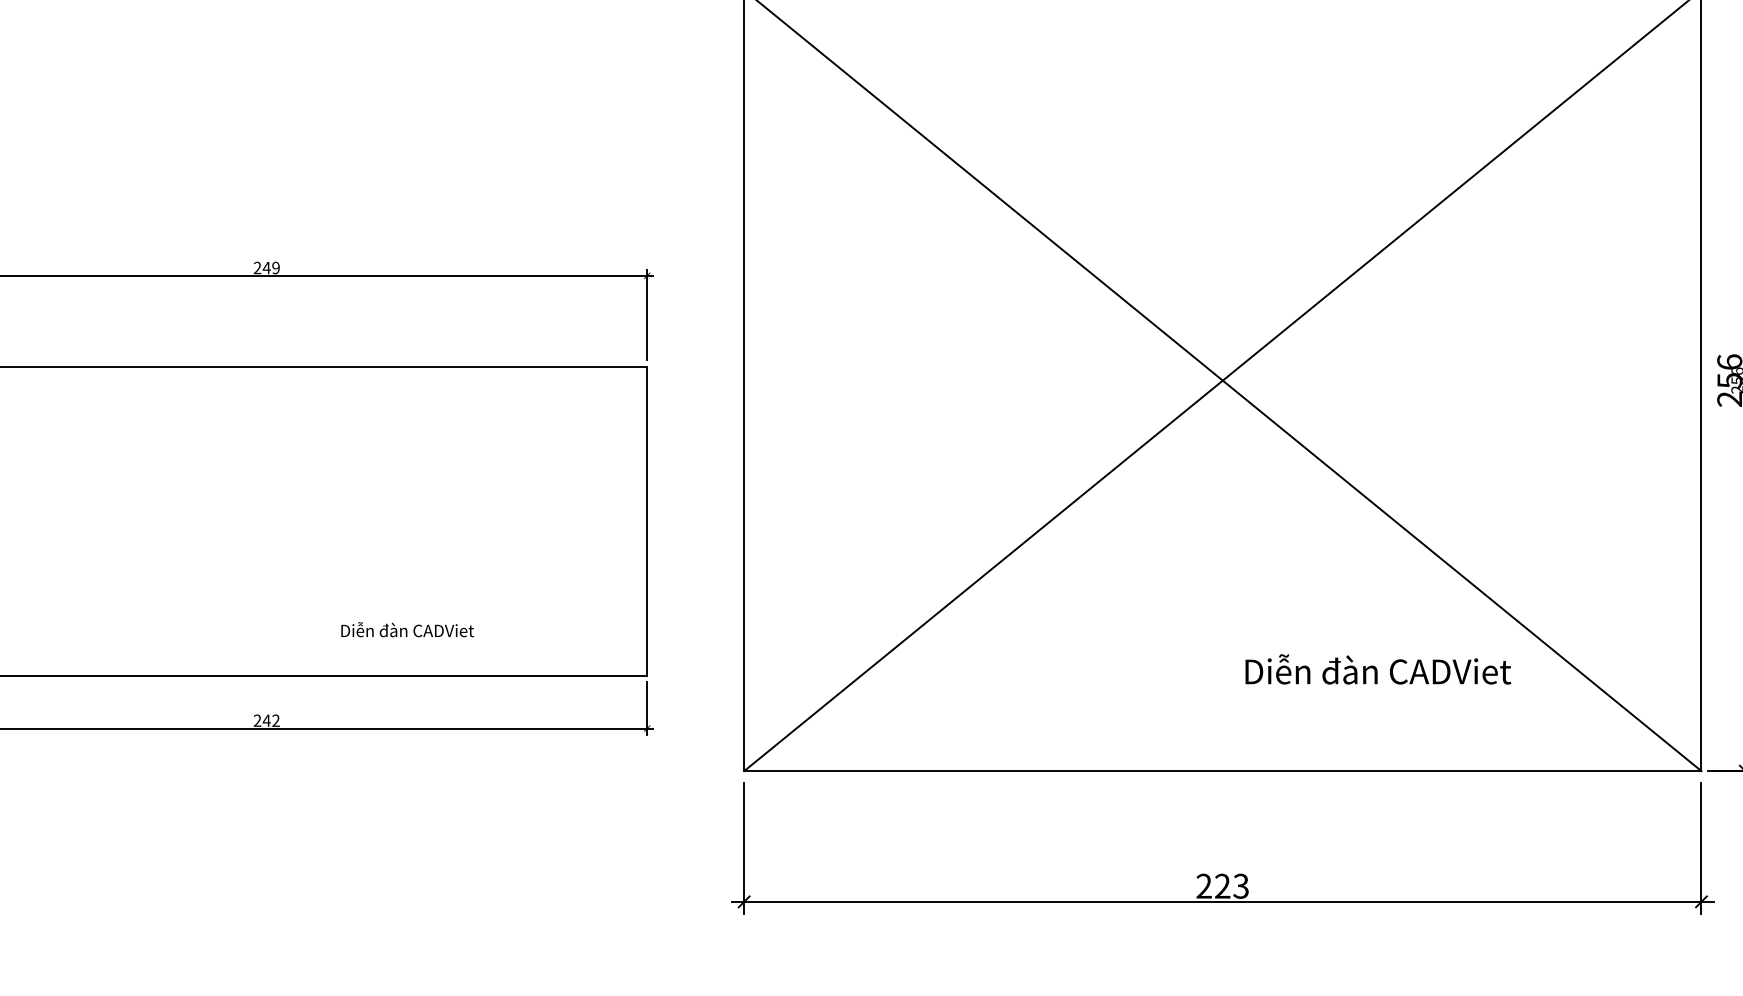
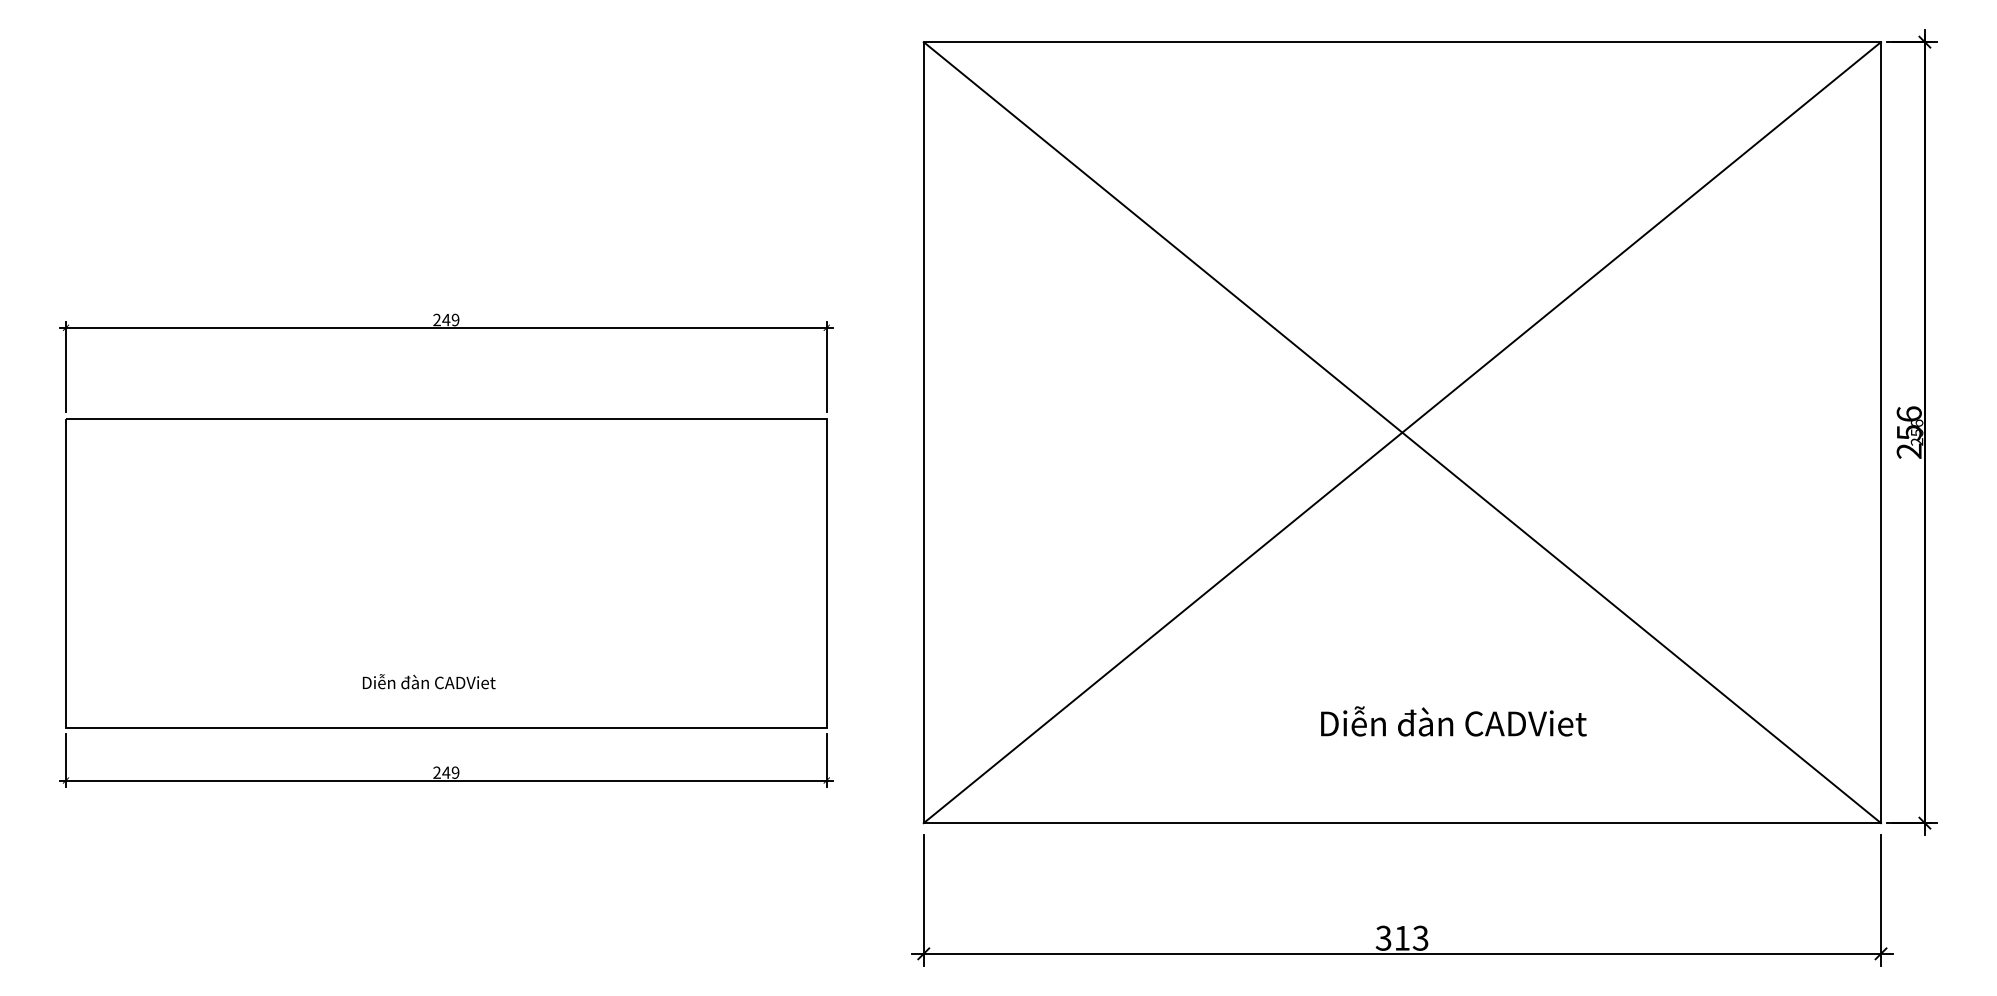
text: (407, 629) -> (429, 681), moved
text: (1377, 669) -> (1453, 721), moved
text: (275, 720) -> (455, 772), 242 -> 249
text: (1212, 885) -> (1392, 937), 223 -> 313

